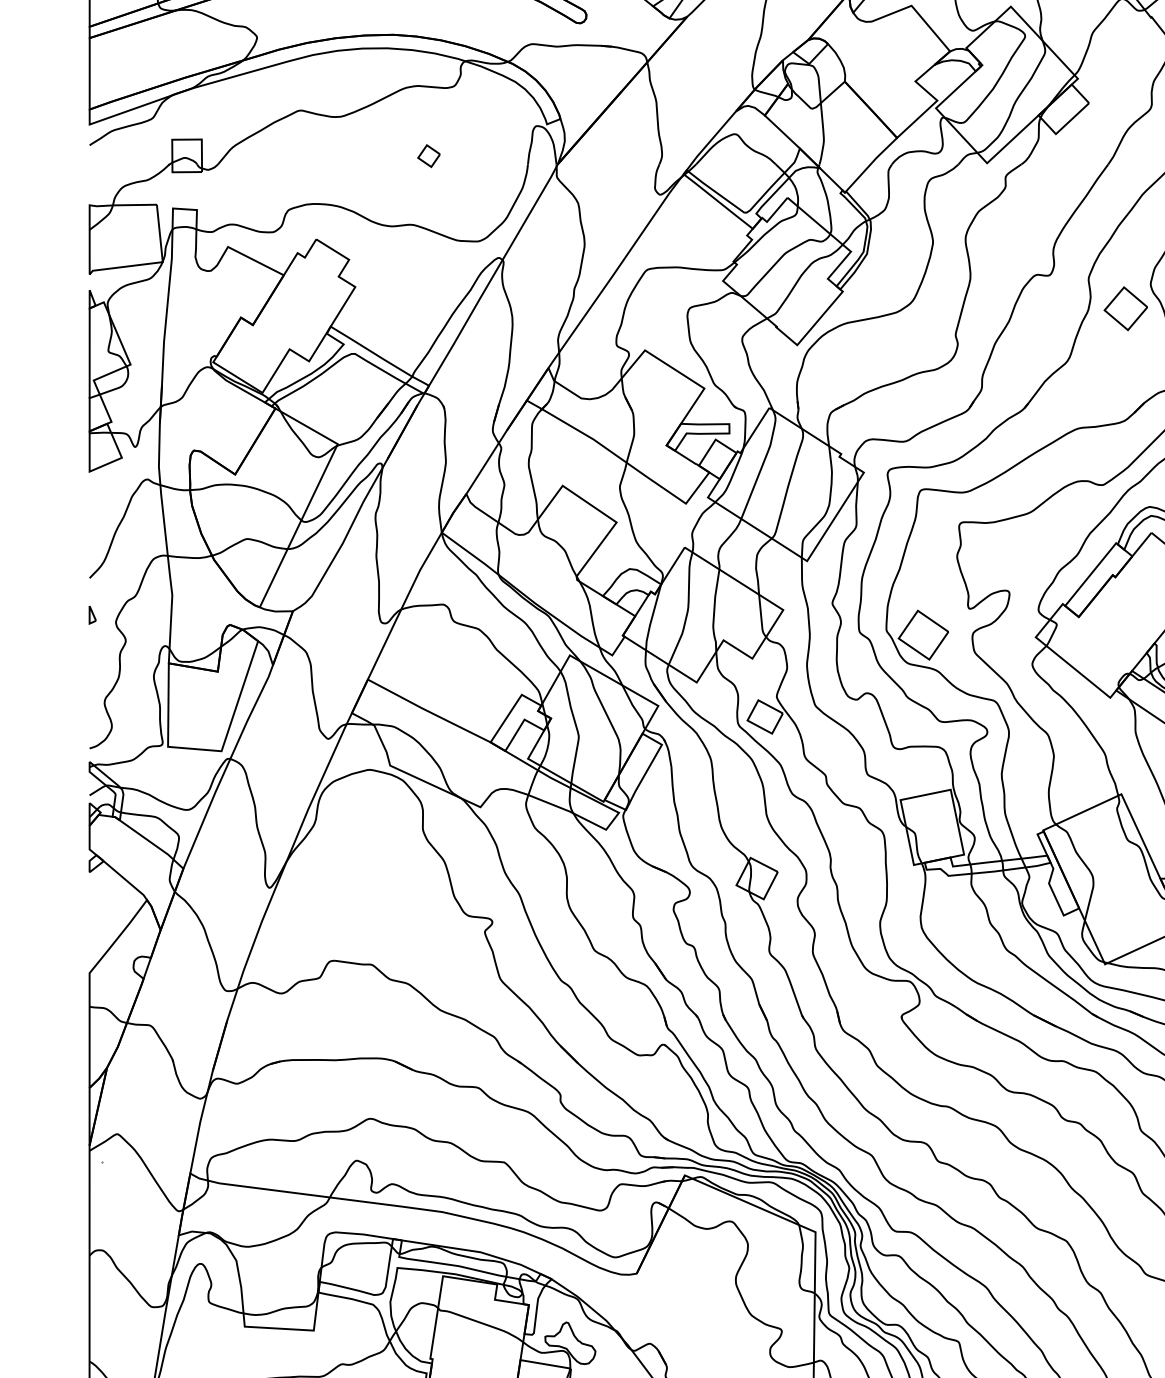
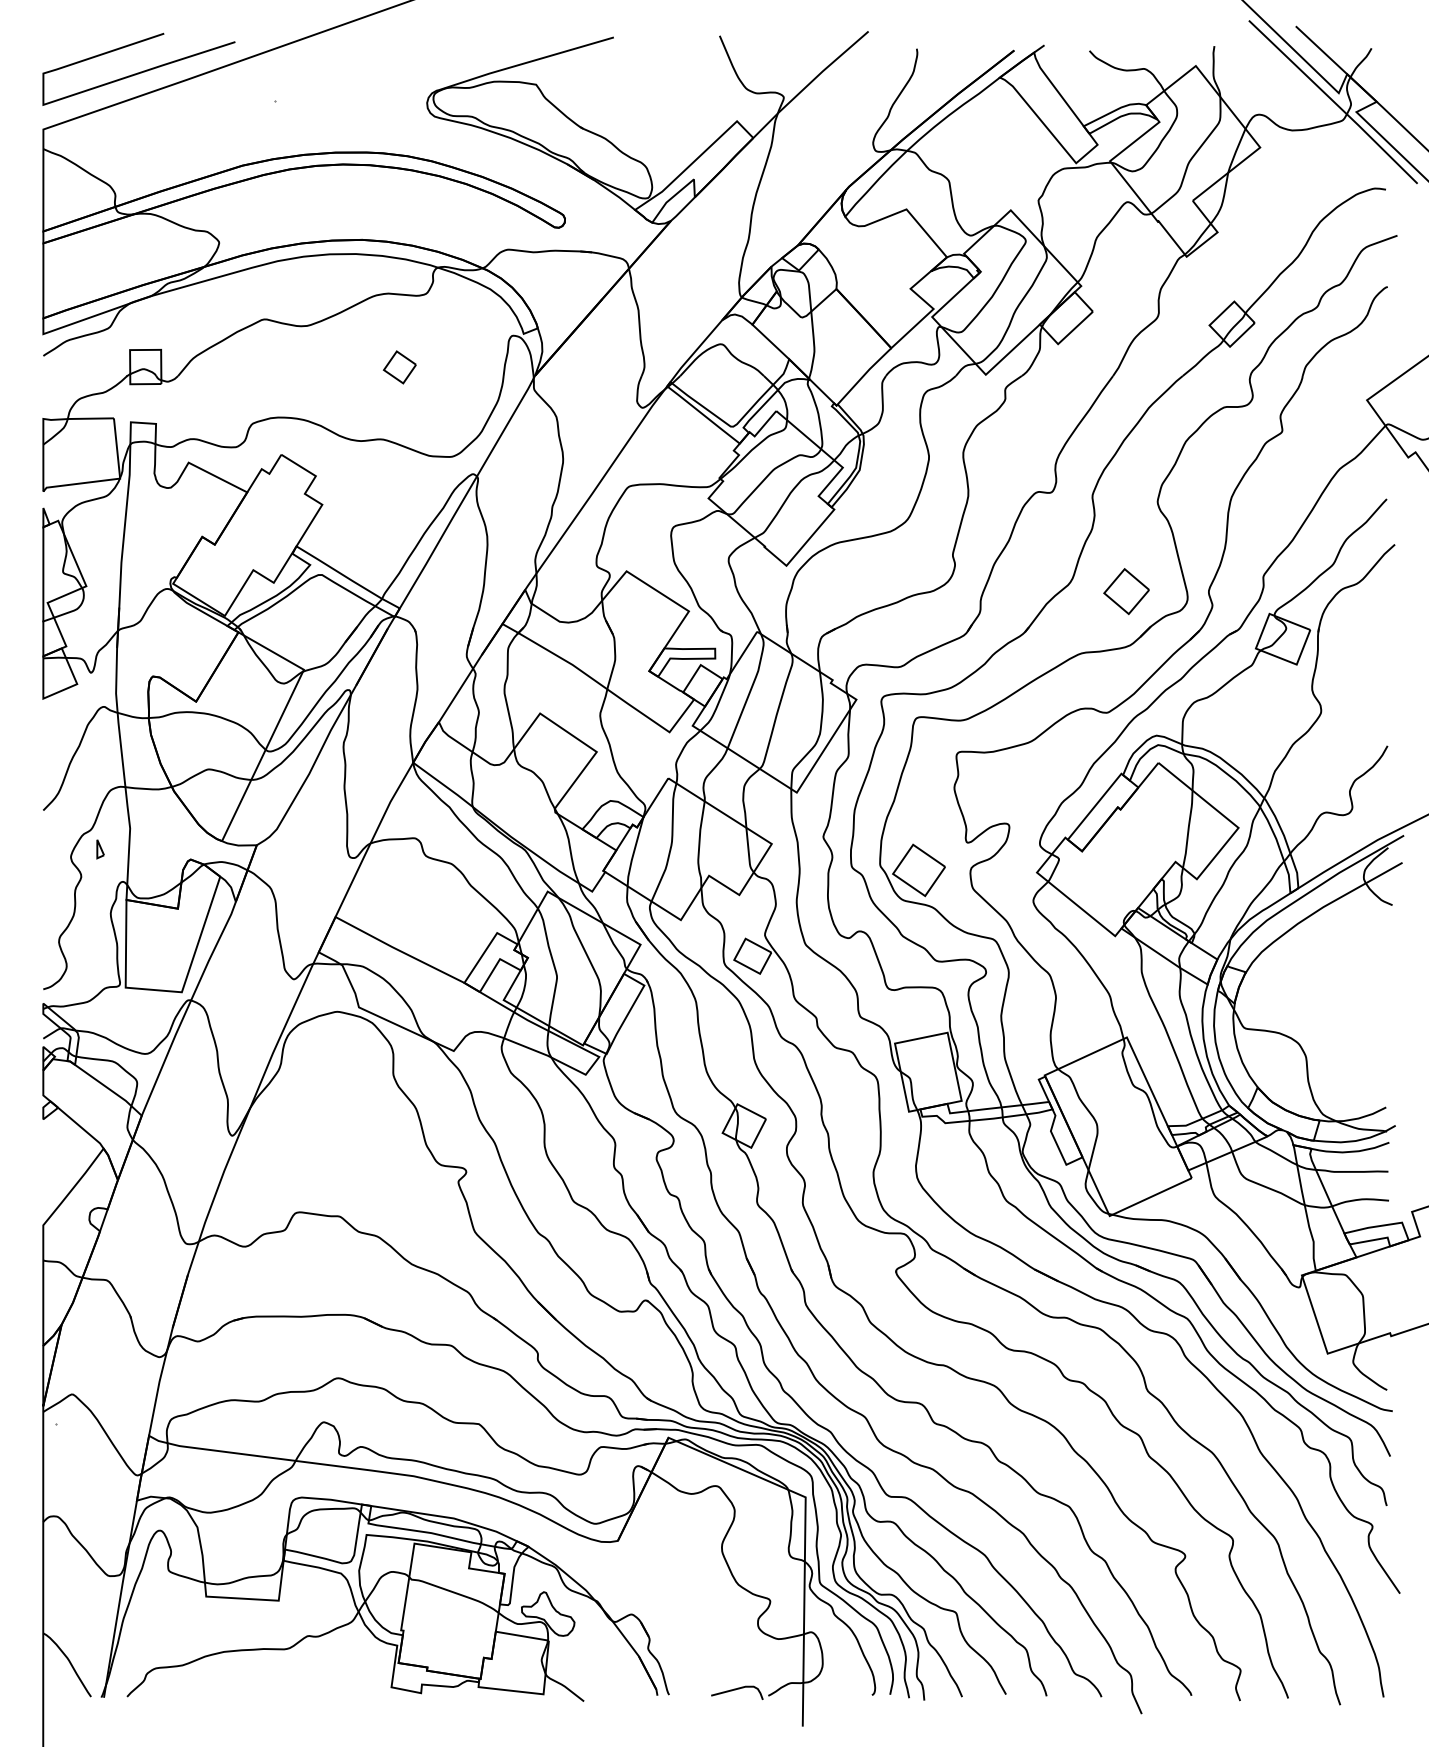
part: (428, 155) -> (399, 366), size x1.4
part: (1125, 308) -> (1126, 591), moved
part: (92, 615) -> (100, 849), moved

